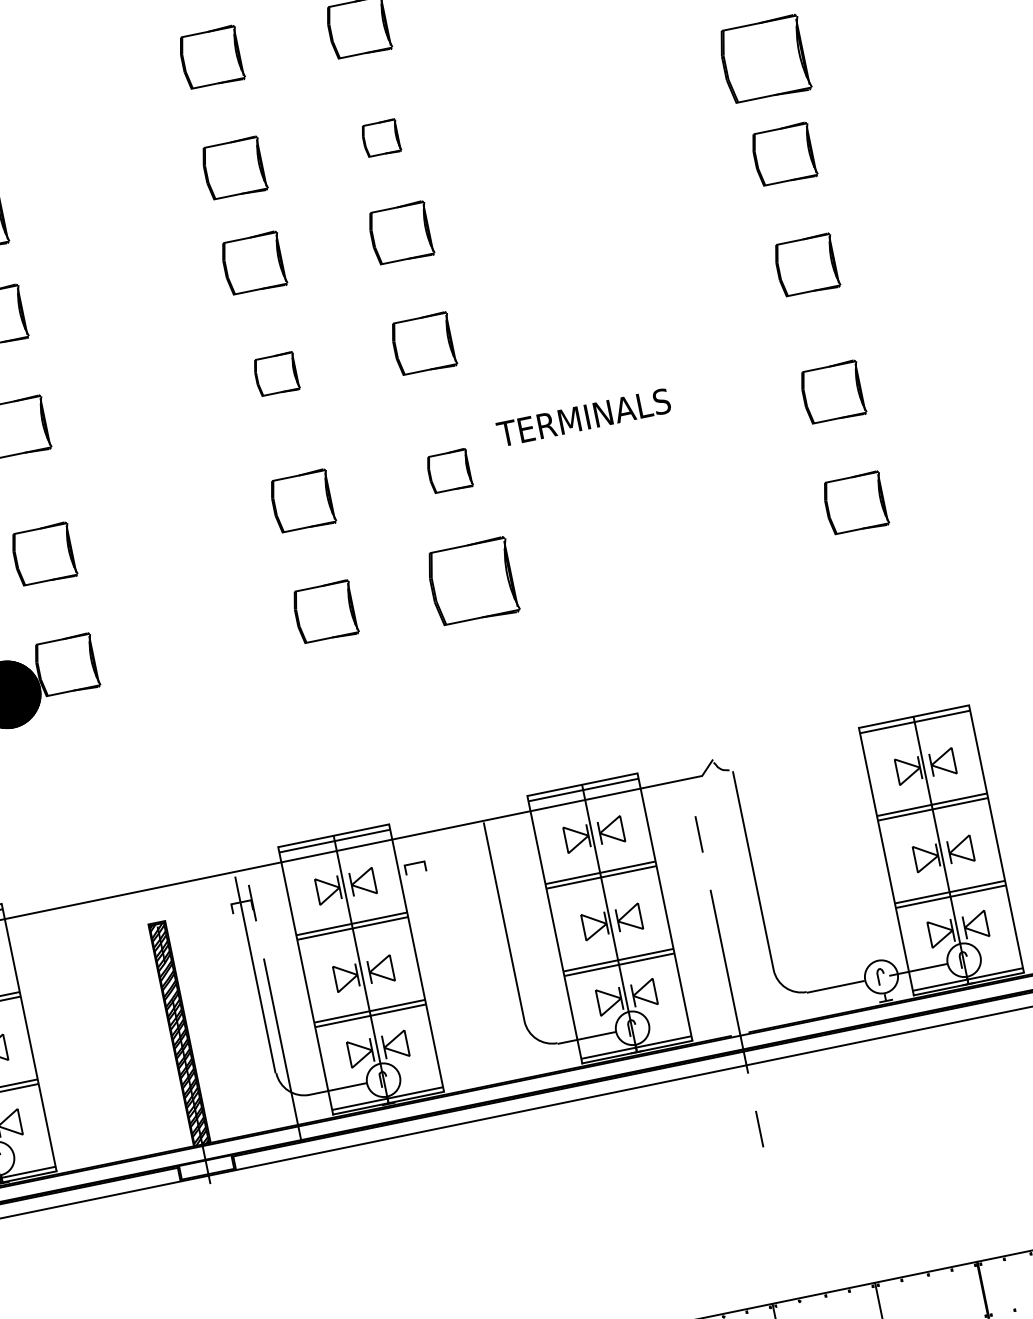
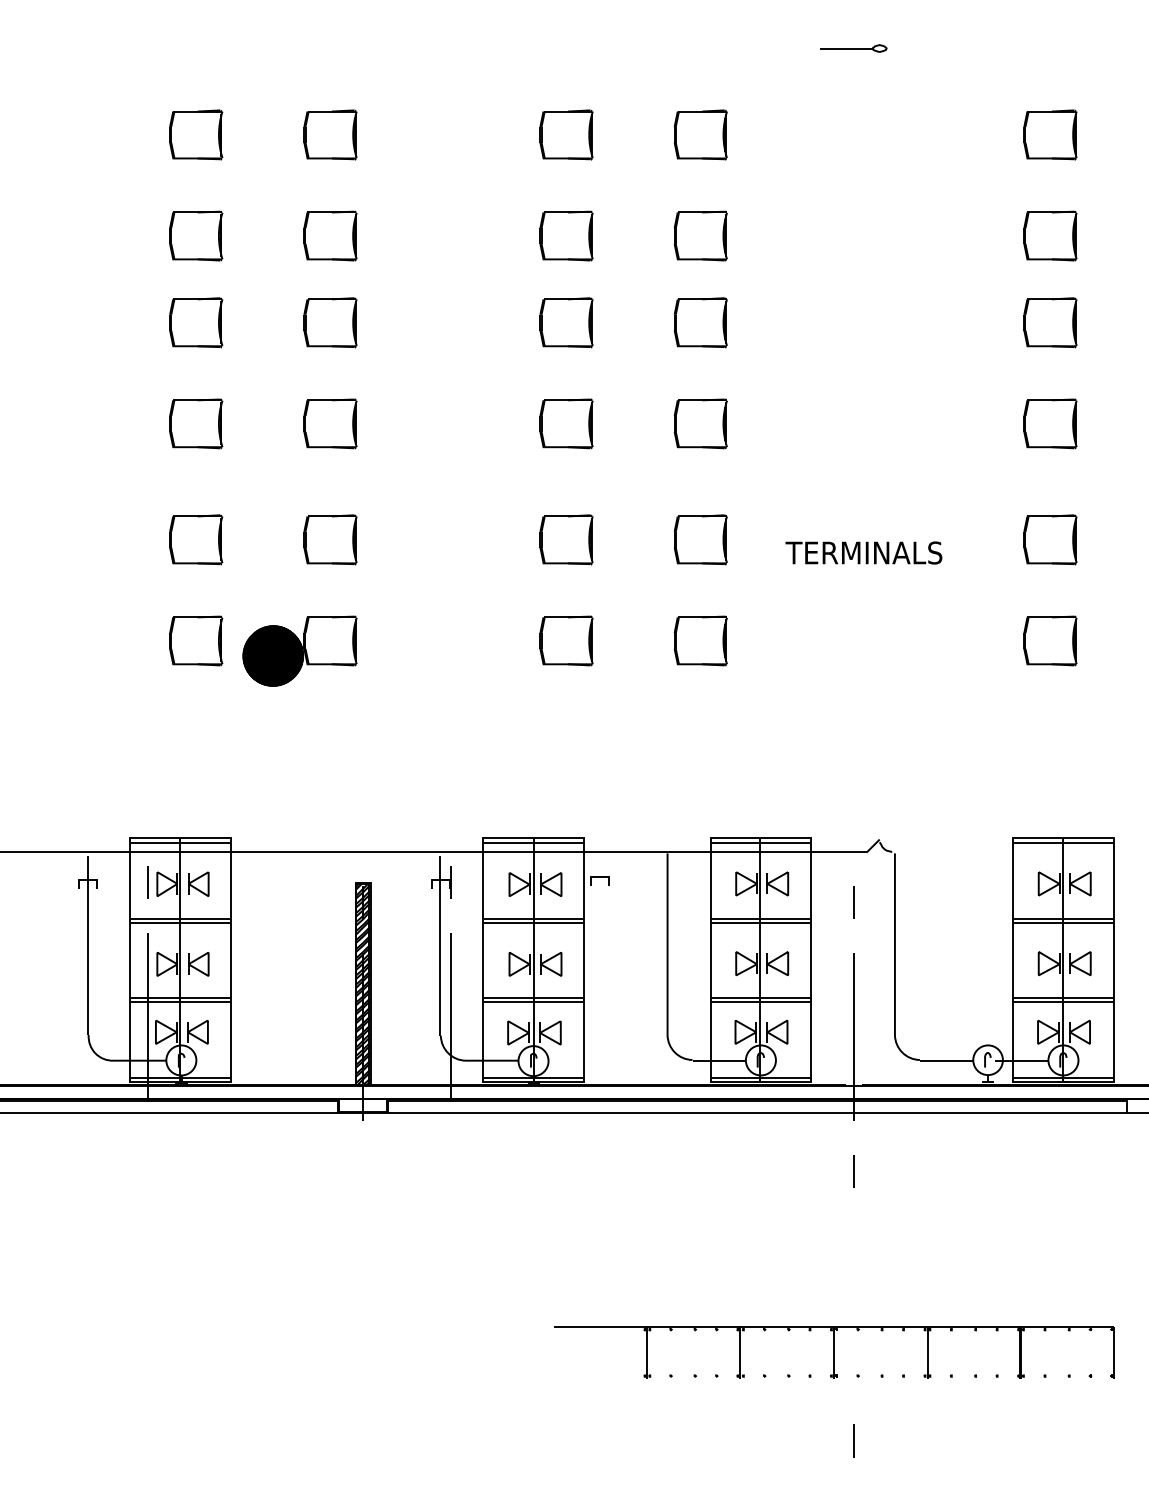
part: (764, 59) -> (1050, 235), size x0.71
part: (380, 137) -> (700, 235), size x1.67
part: (276, 374) -> (566, 423), size x1.43
text: (583, 417) -> (863, 552), moved
part: (449, 471) -> (700, 539), size x1.43
part: (471, 581) -> (700, 640), size x0.71

